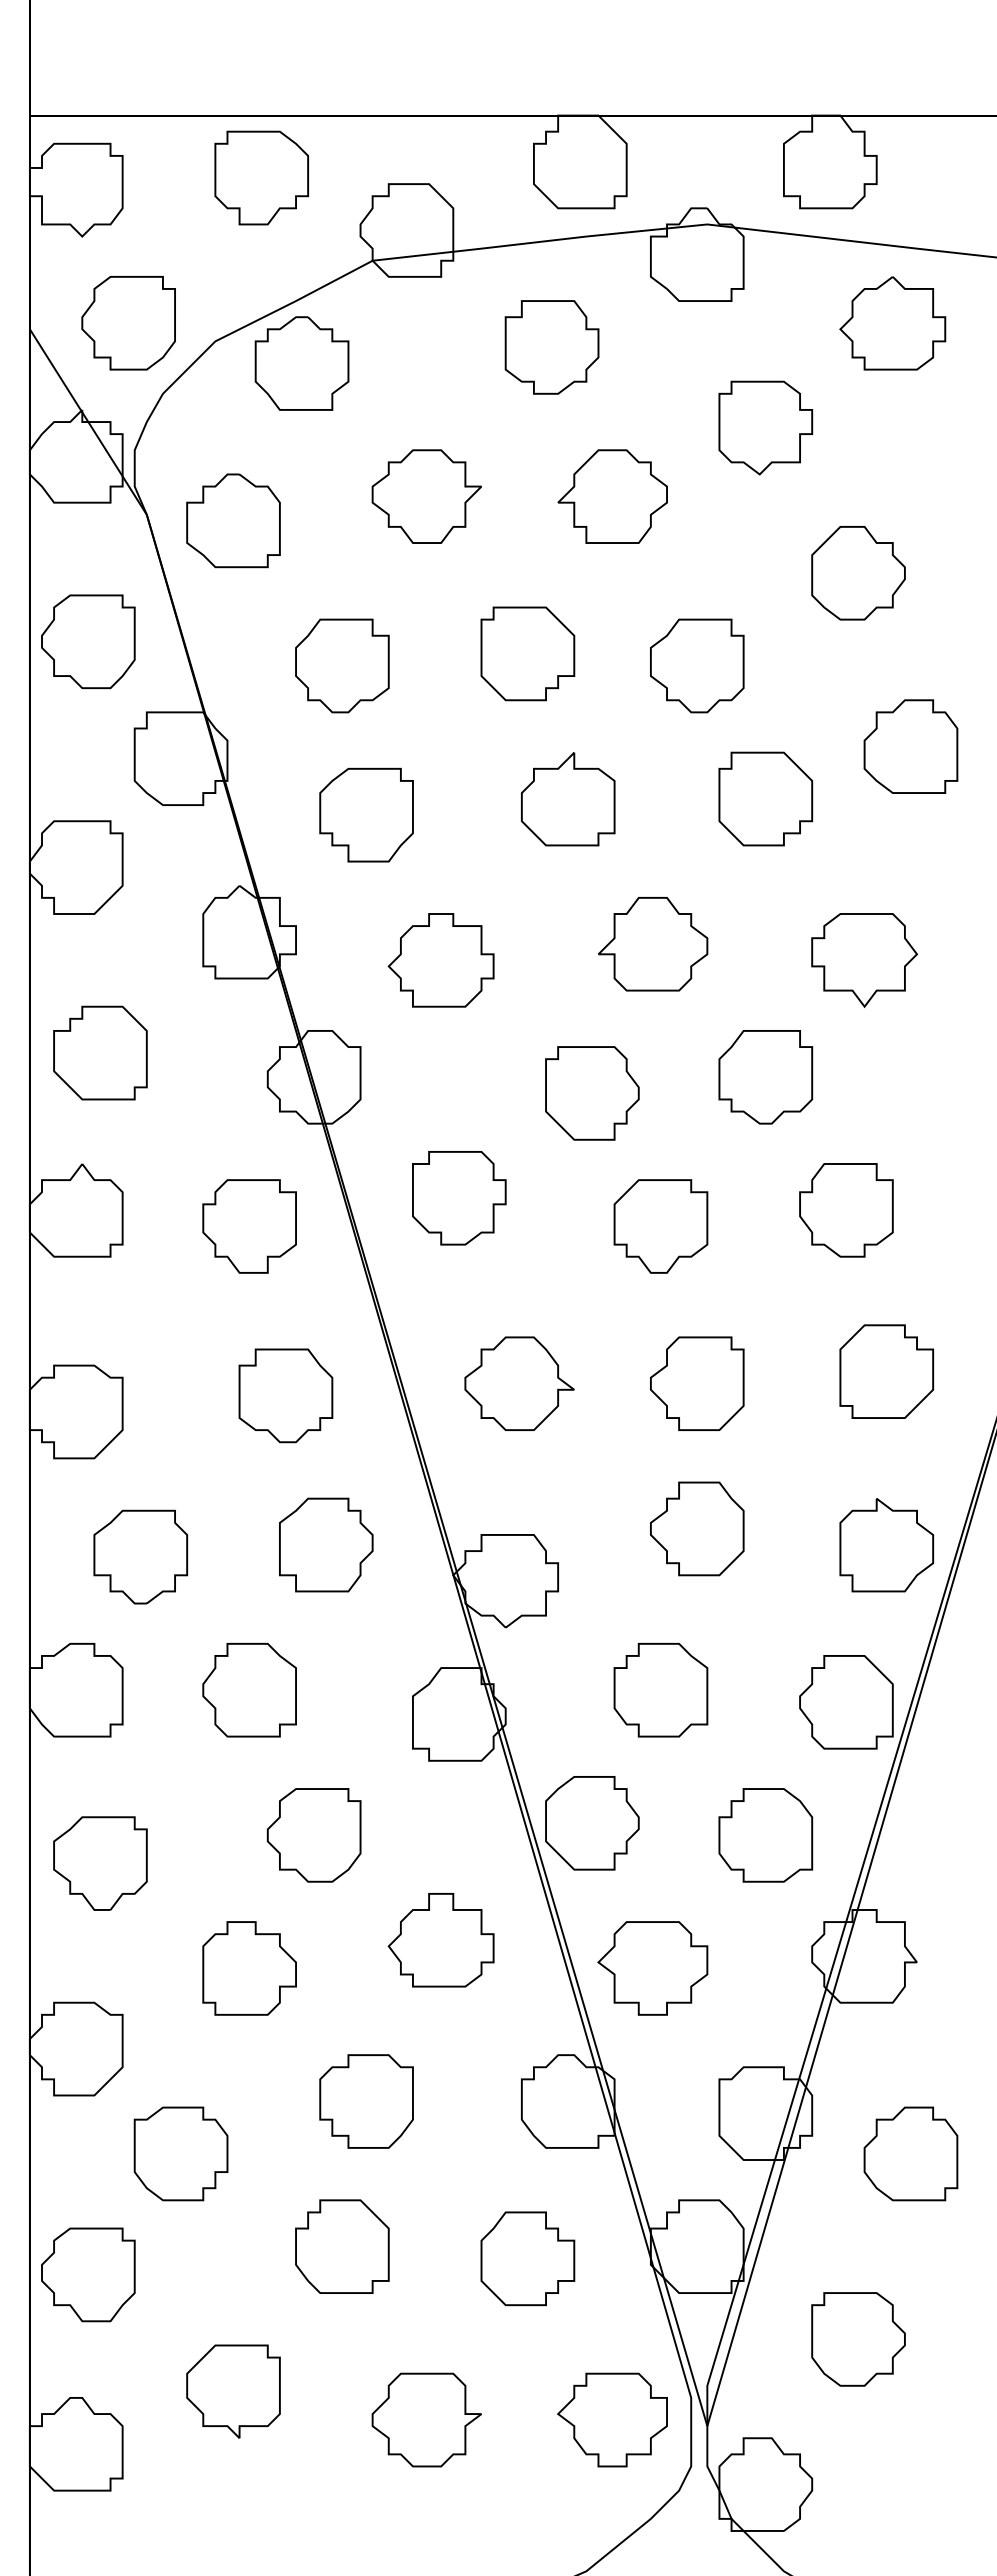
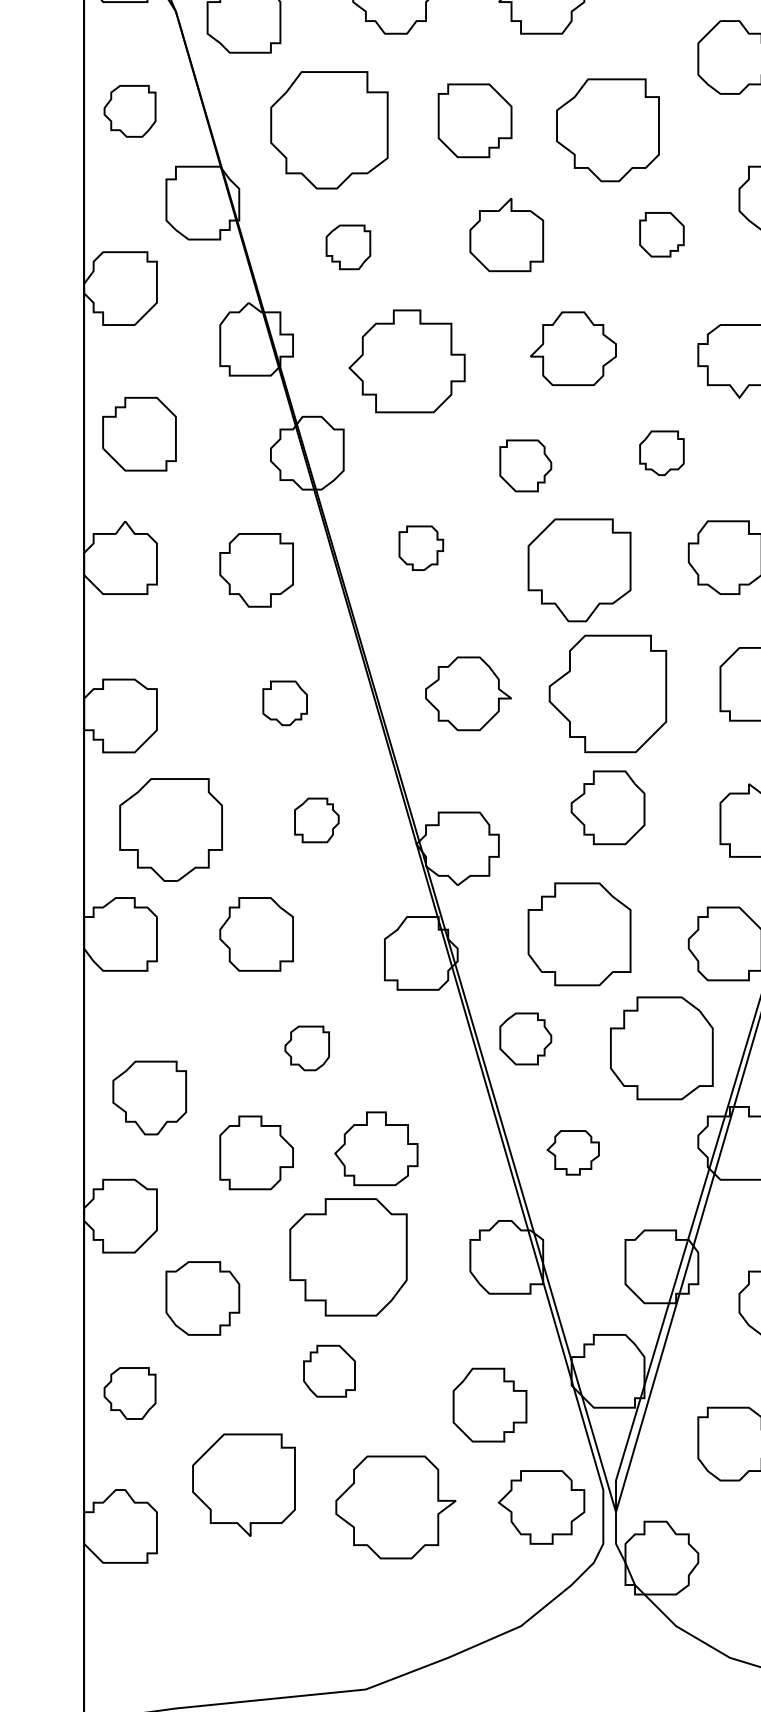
part: (88, 641) -> (130, 111), size x0.7
part: (342, 665) -> (329, 129), size x1.6
part: (697, 665) -> (608, 129), size x1.4
part: (765, 798) -> (661, 234), size x0.6
part: (366, 814) -> (348, 246), size x0.6
part: (440, 960) -> (406, 361), size x1.4
part: (765, 1077) -> (661, 453), size x0.6
part: (592, 1093) -> (525, 465), size x0.7
part: (459, 1198) -> (421, 548), size x0.6
part: (660, 1226) -> (579, 570), size x1.4
part: (697, 1383) -> (608, 693), size x1.6
part: (285, 1395) -> (284, 703), size x0.6
part: (326, 1544) -> (317, 820), size x0.6
part: (140, 1556) -> (170, 829), size x1.4
part: (660, 1690) -> (579, 934), size x1.4
part: (592, 1823) -> (525, 1039), size x0.7
part: (313, 1835) -> (306, 1048), size x0.6
part: (765, 1835) -> (661, 1048), size x1.4
part: (100, 1863) -> (149, 1097), moved
part: (440, 1940) -> (375, 1148), moved
part: (652, 1968) -> (572, 1152), size x0.6
part: (366, 2101) -> (348, 1257), size x1.6
part: (342, 2246) -> (329, 1371), size x0.7
part: (527, 2258) -> (489, 1404), moved
part: (88, 2274) -> (130, 1393), size x0.7
part: (233, 2391) -> (243, 1485), size x1.4
part: (426, 2419) -> (395, 1506), size x1.4

